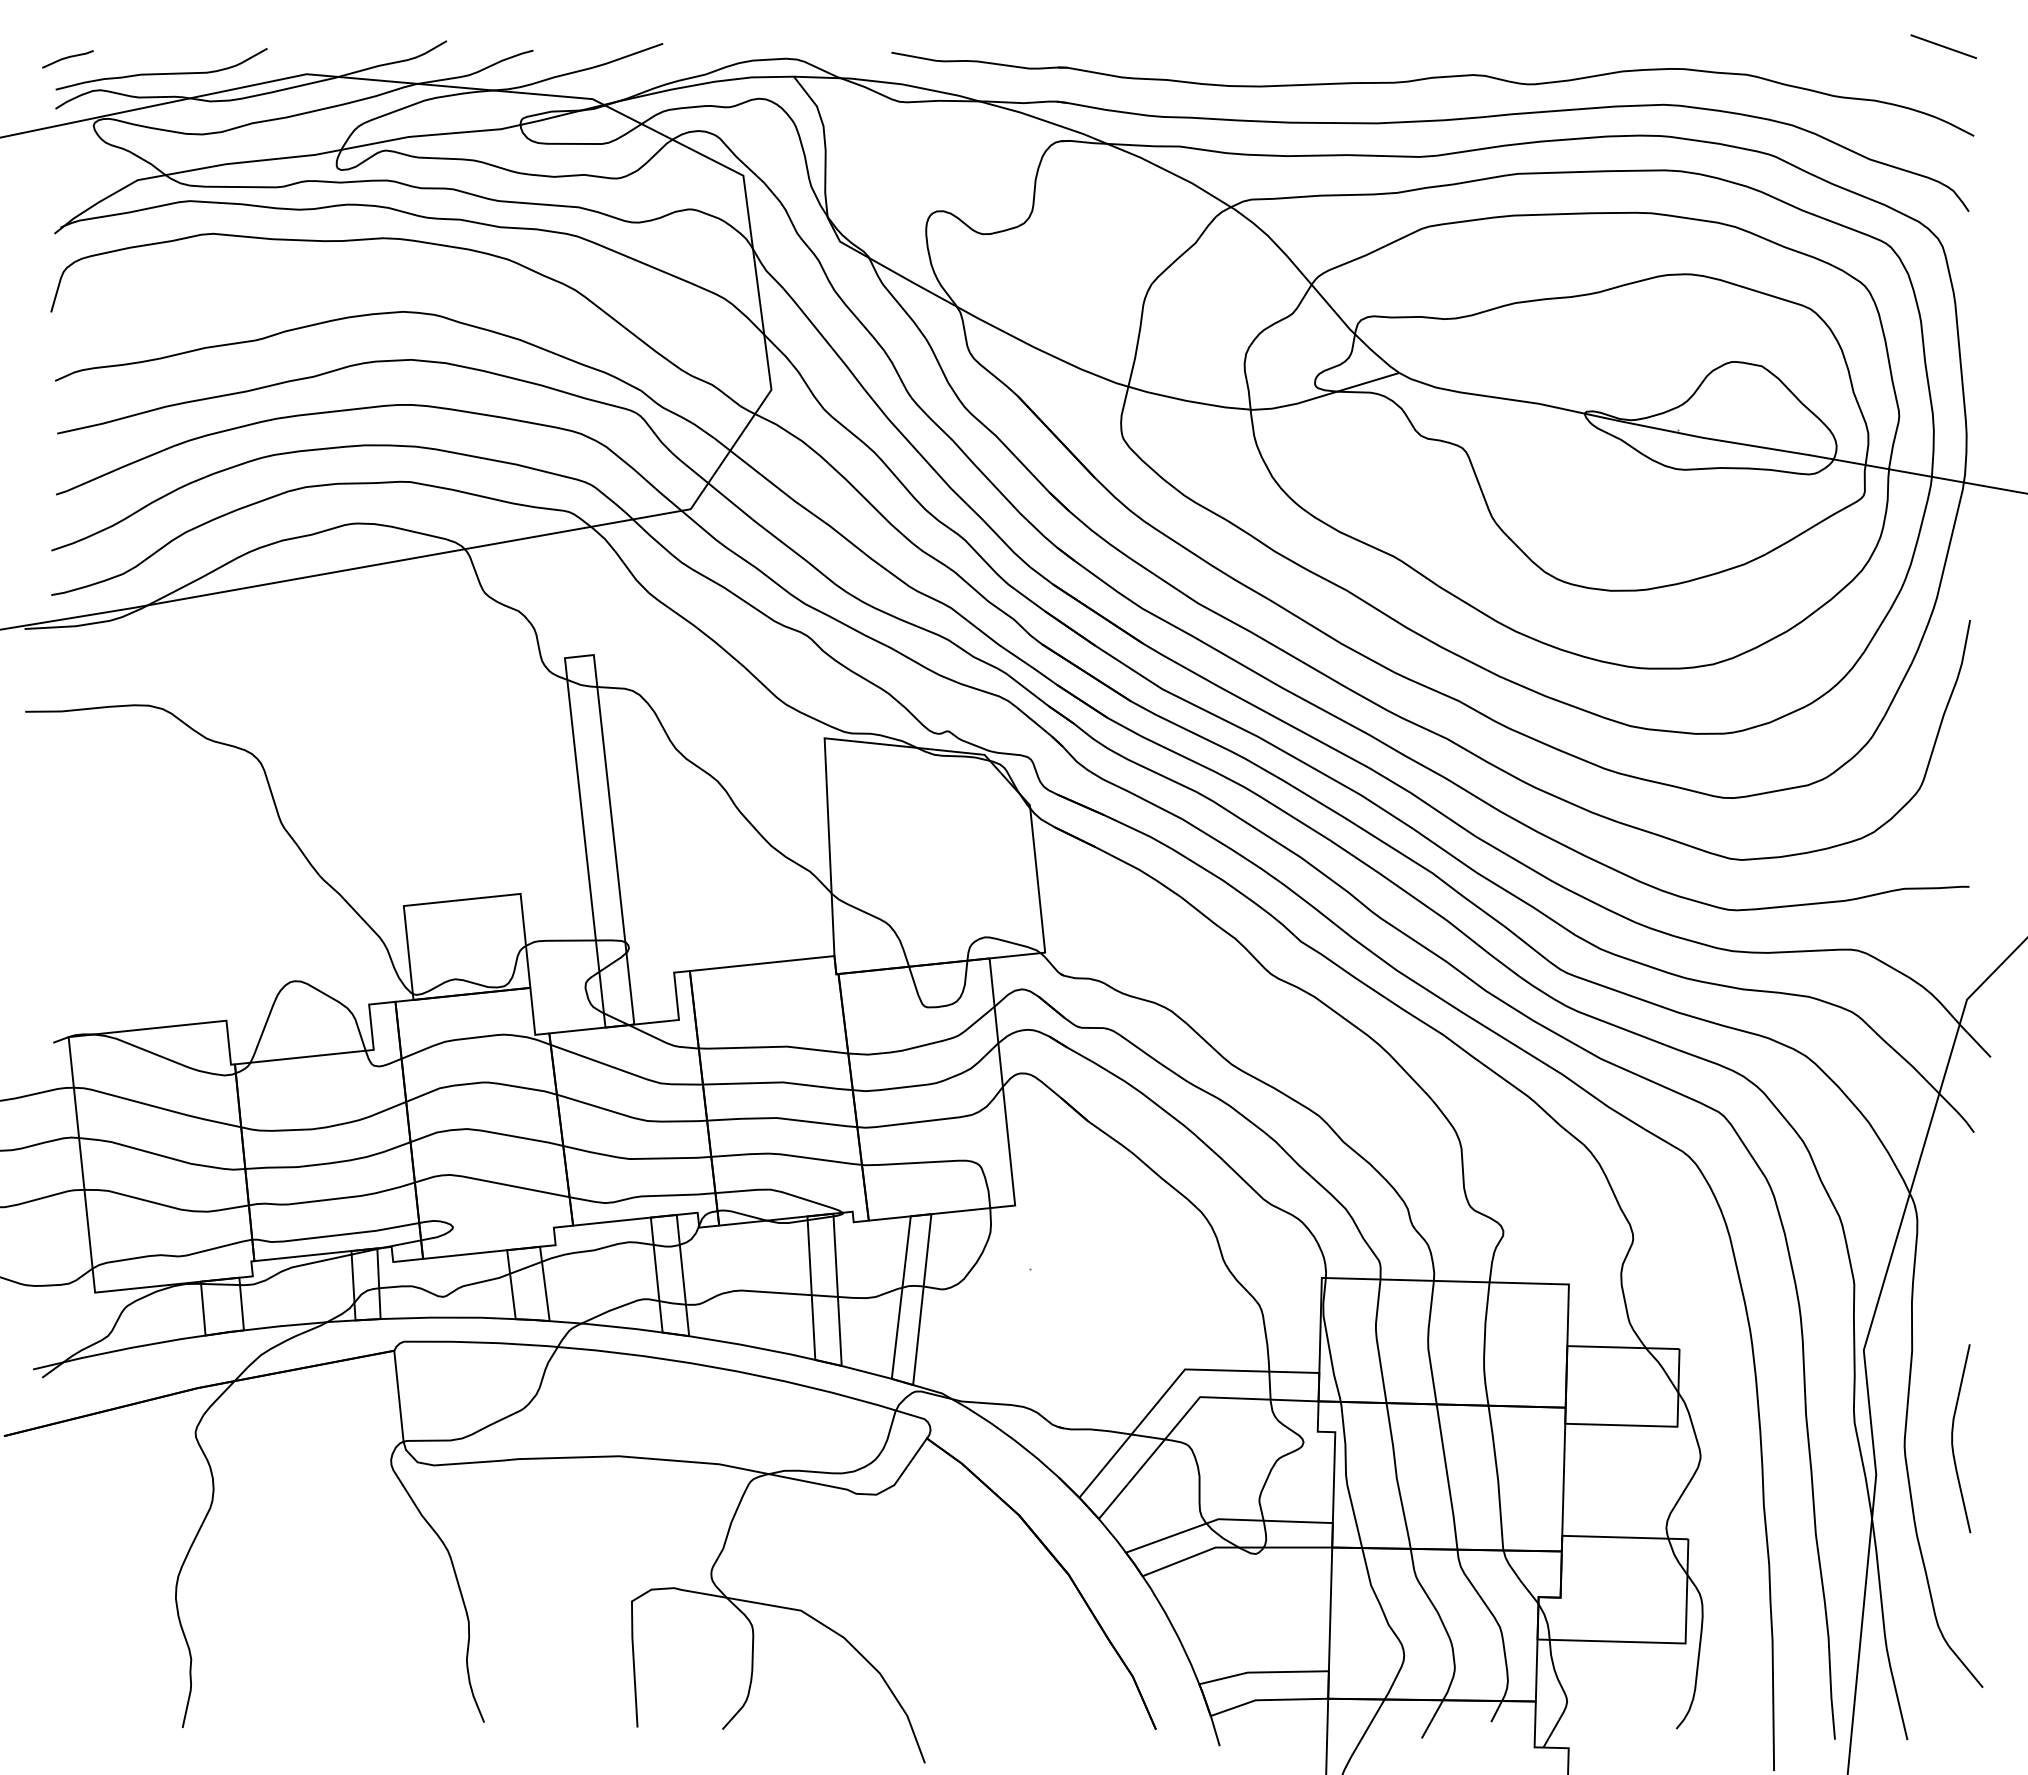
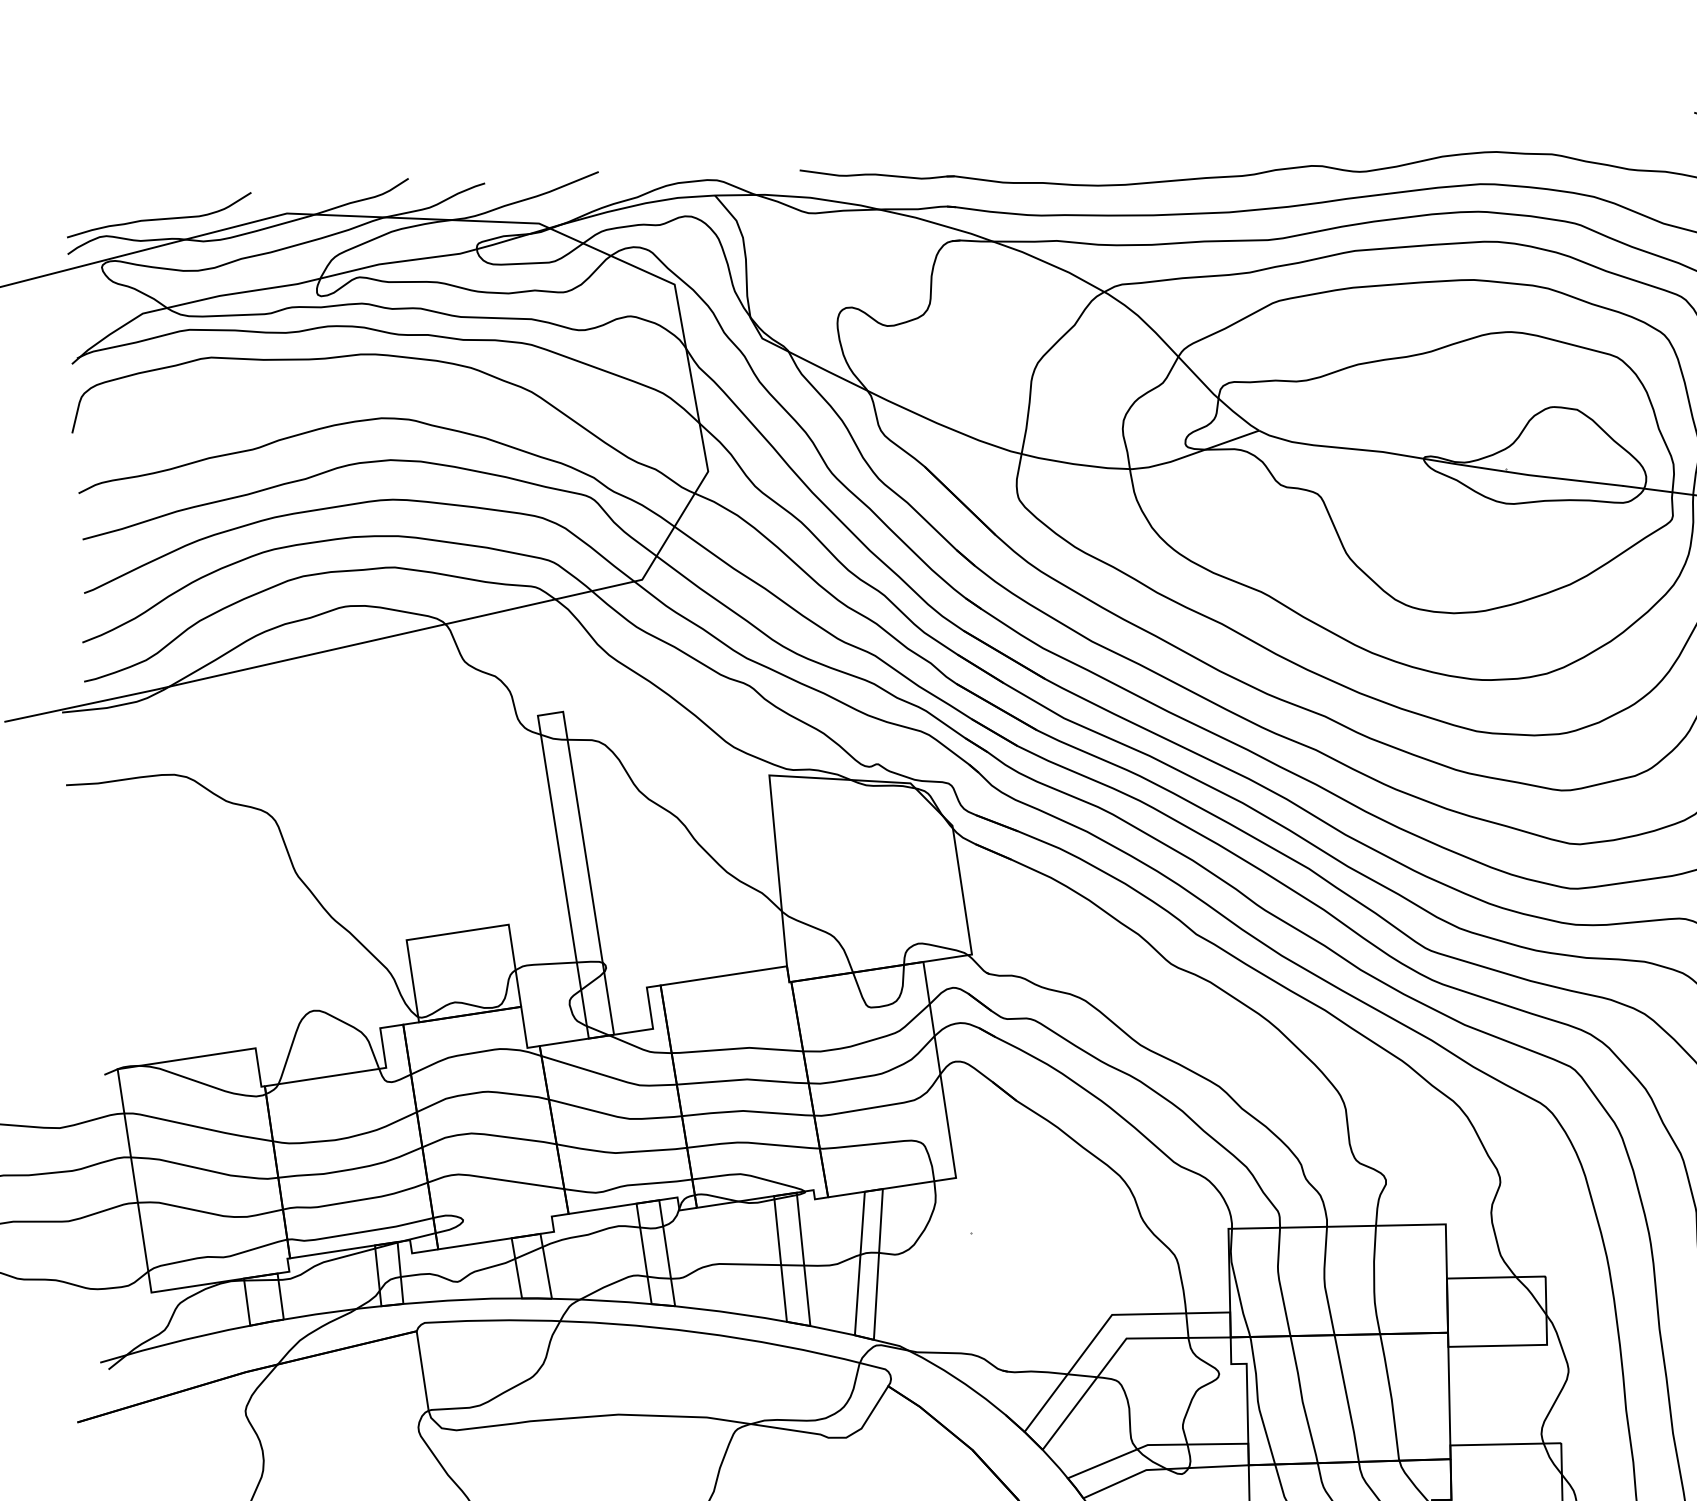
line: (67, 58) -> (76, 209), removed

